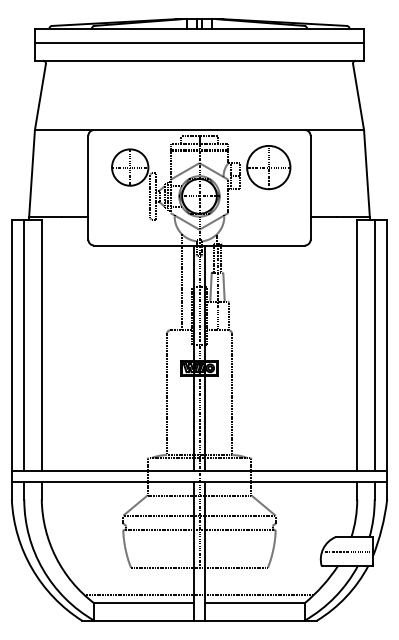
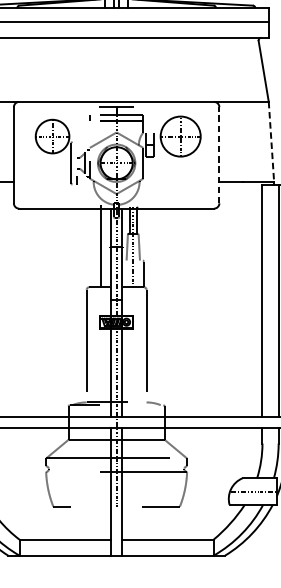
line: (366, 173) -> (271, 142), solid -> dashed
line: (310, 187) -> (219, 155), solid -> dashed
line: (199, 594) -> (116, 531), removed

